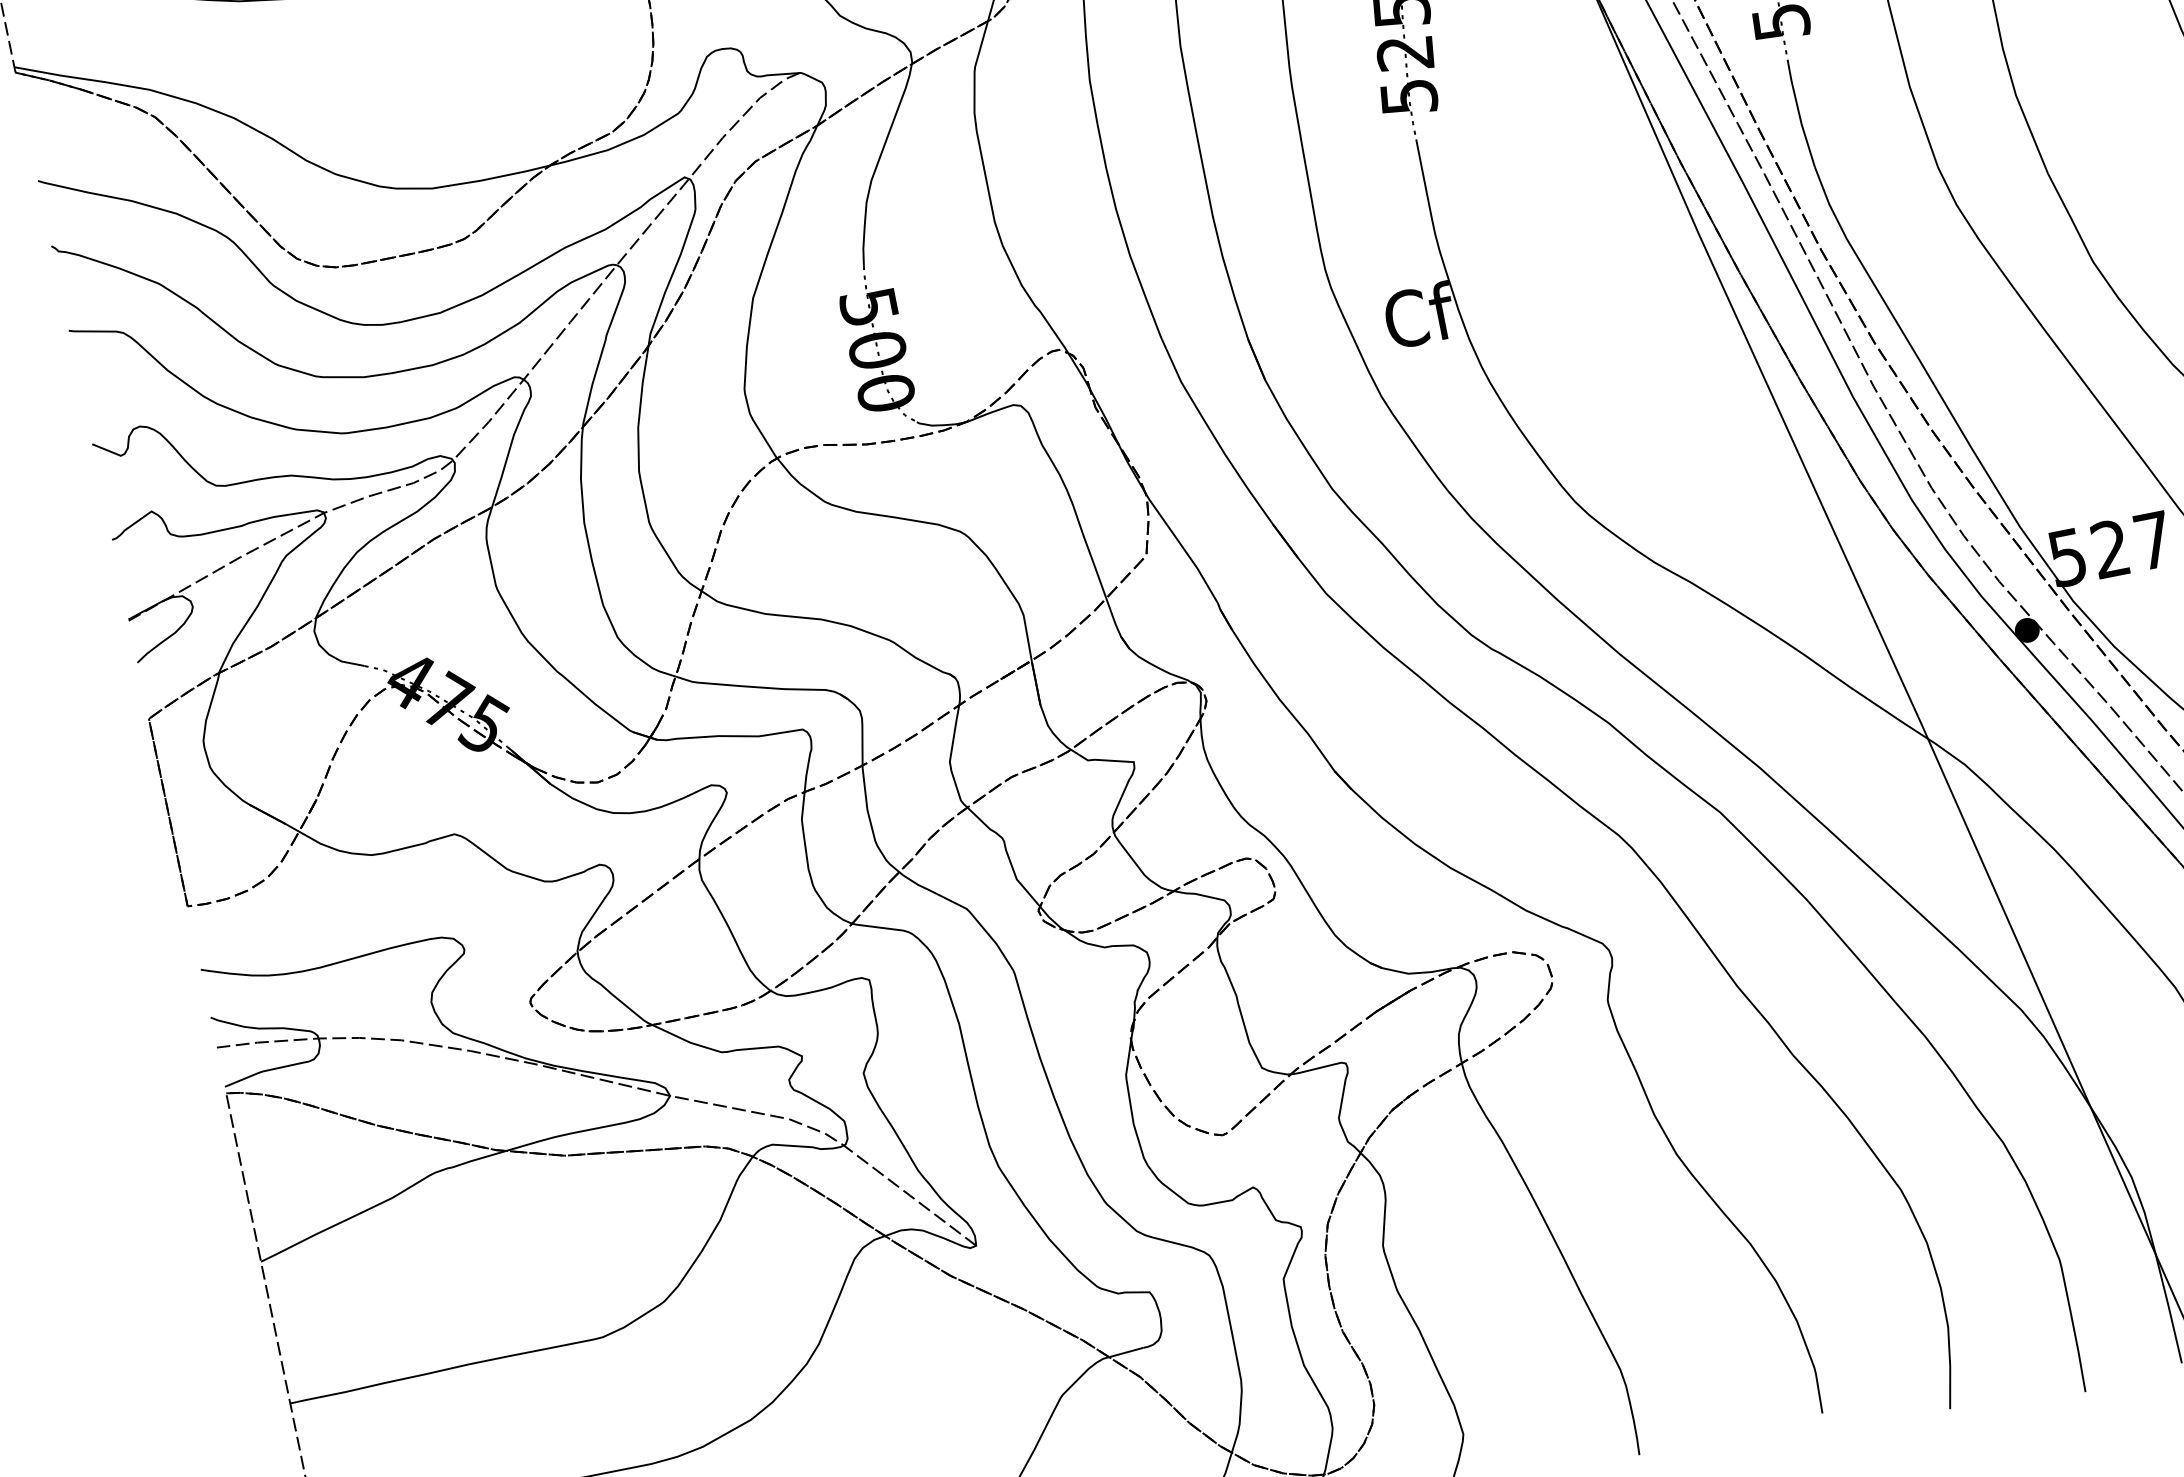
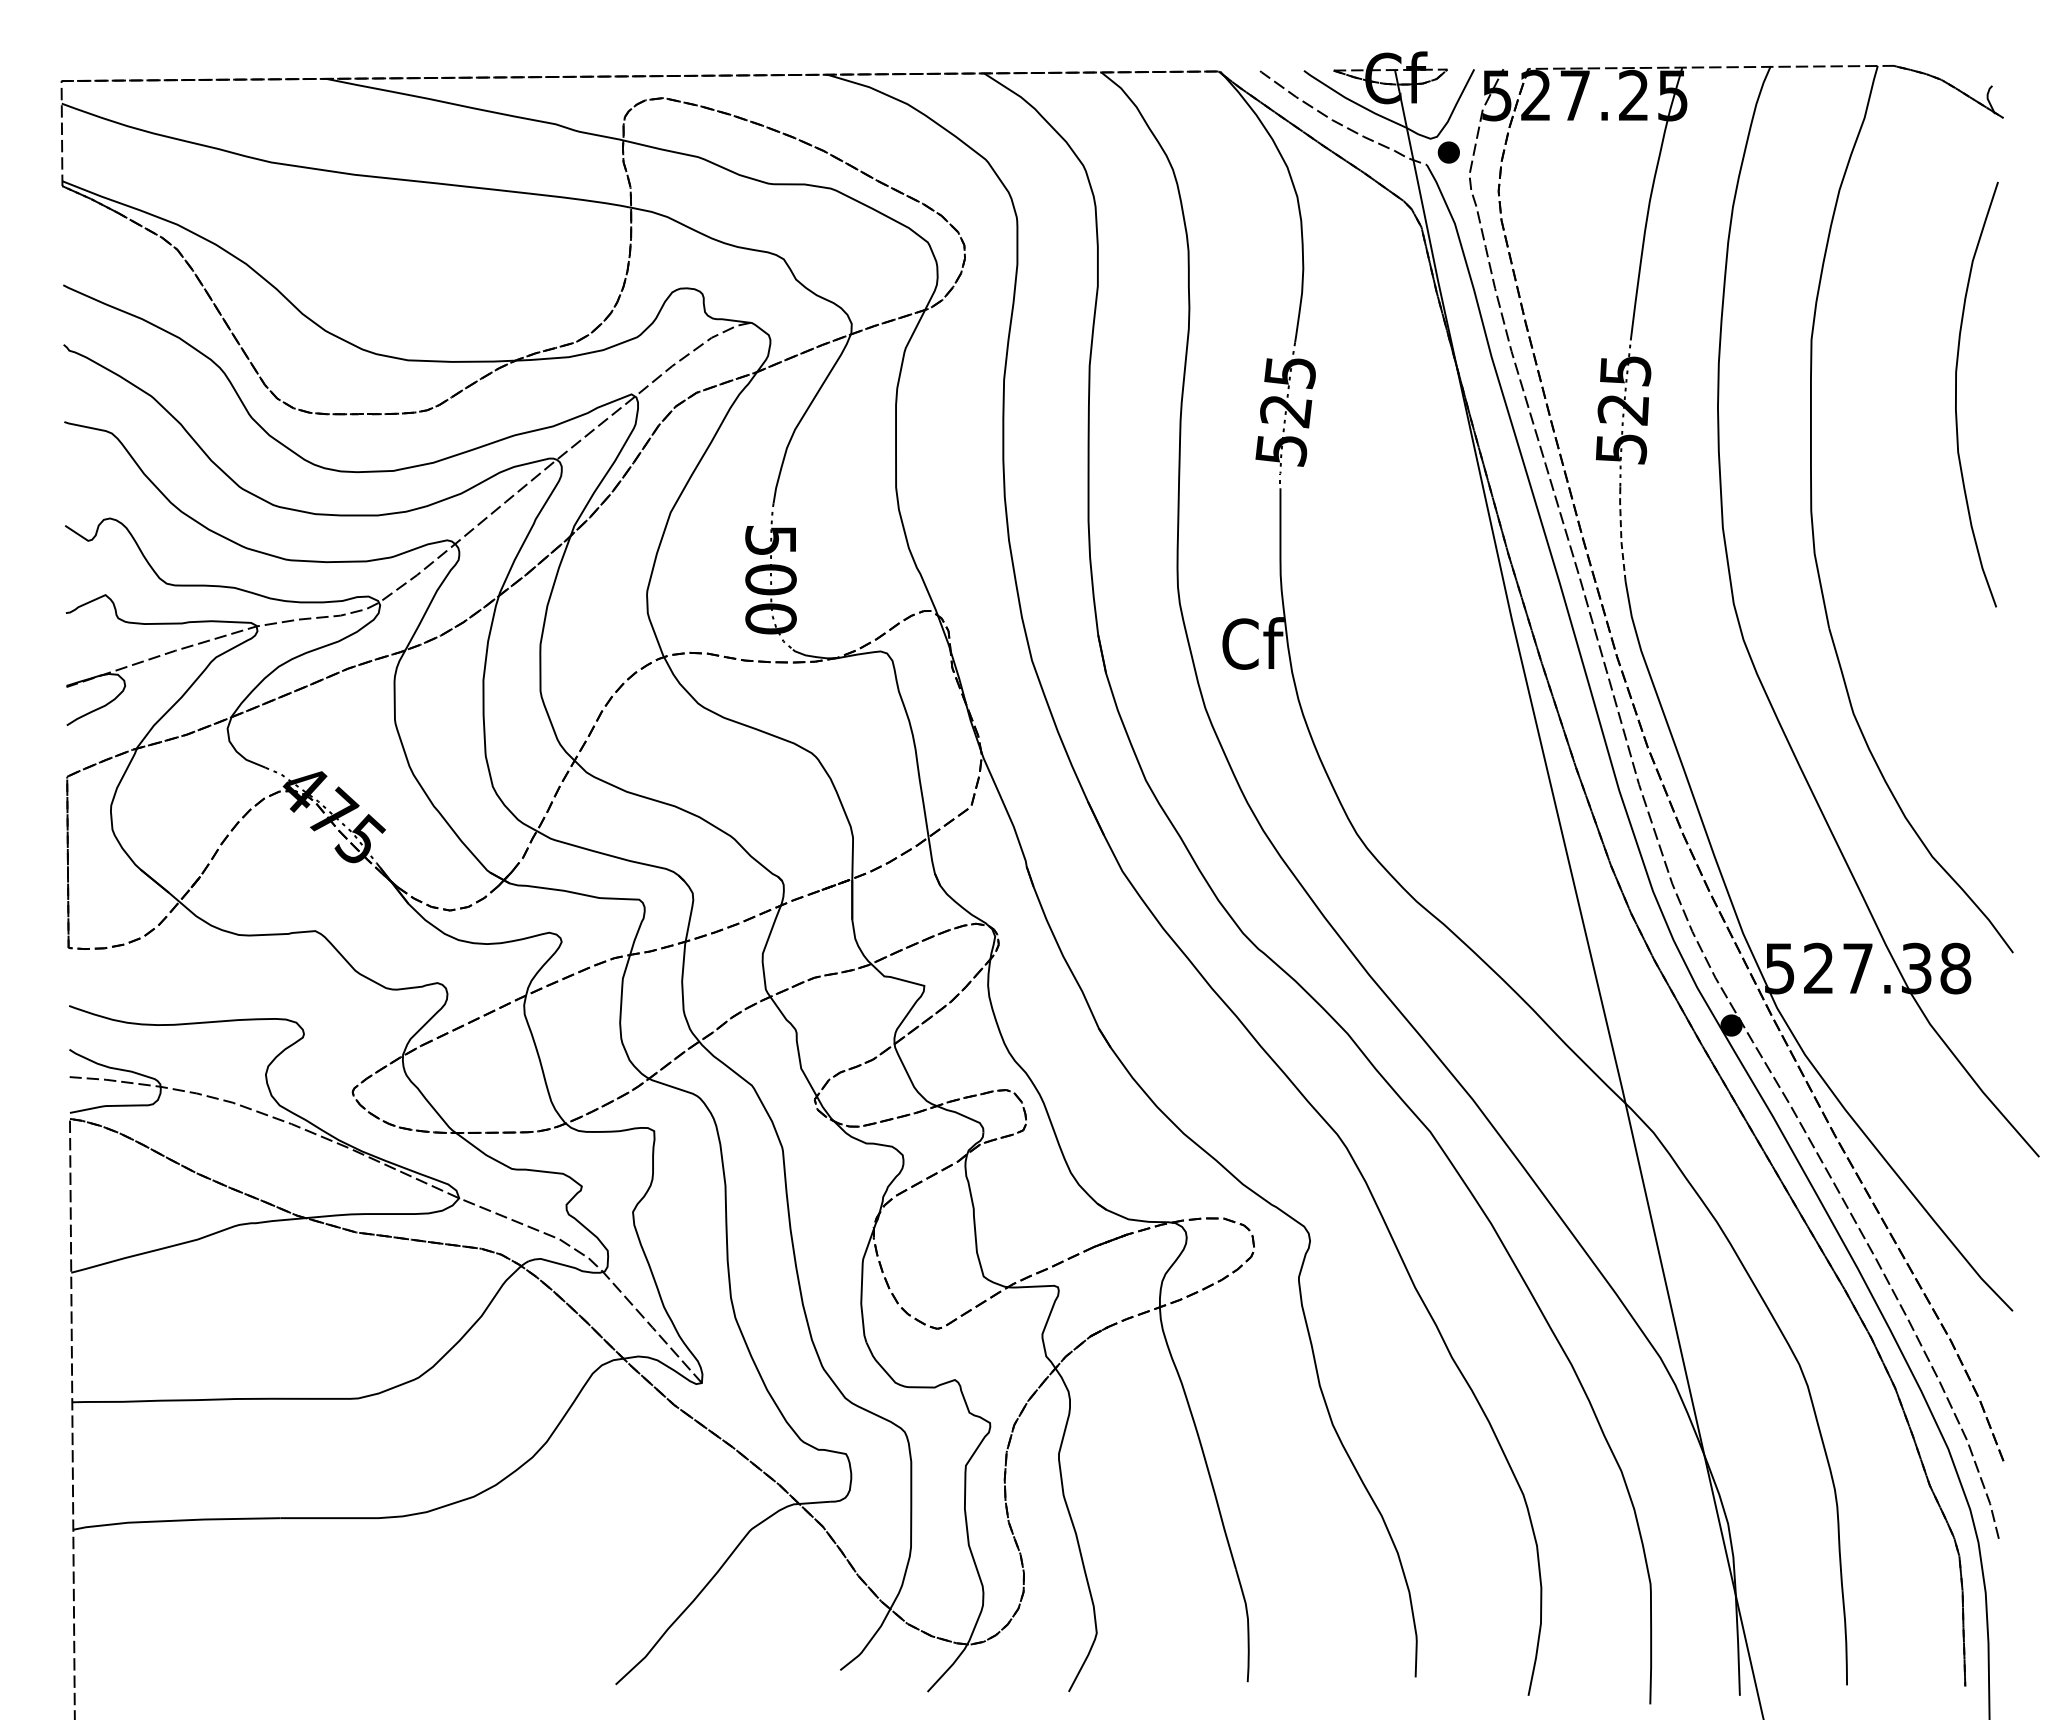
line: (1799, 114) -> (1621, 533), solid -> dashed

